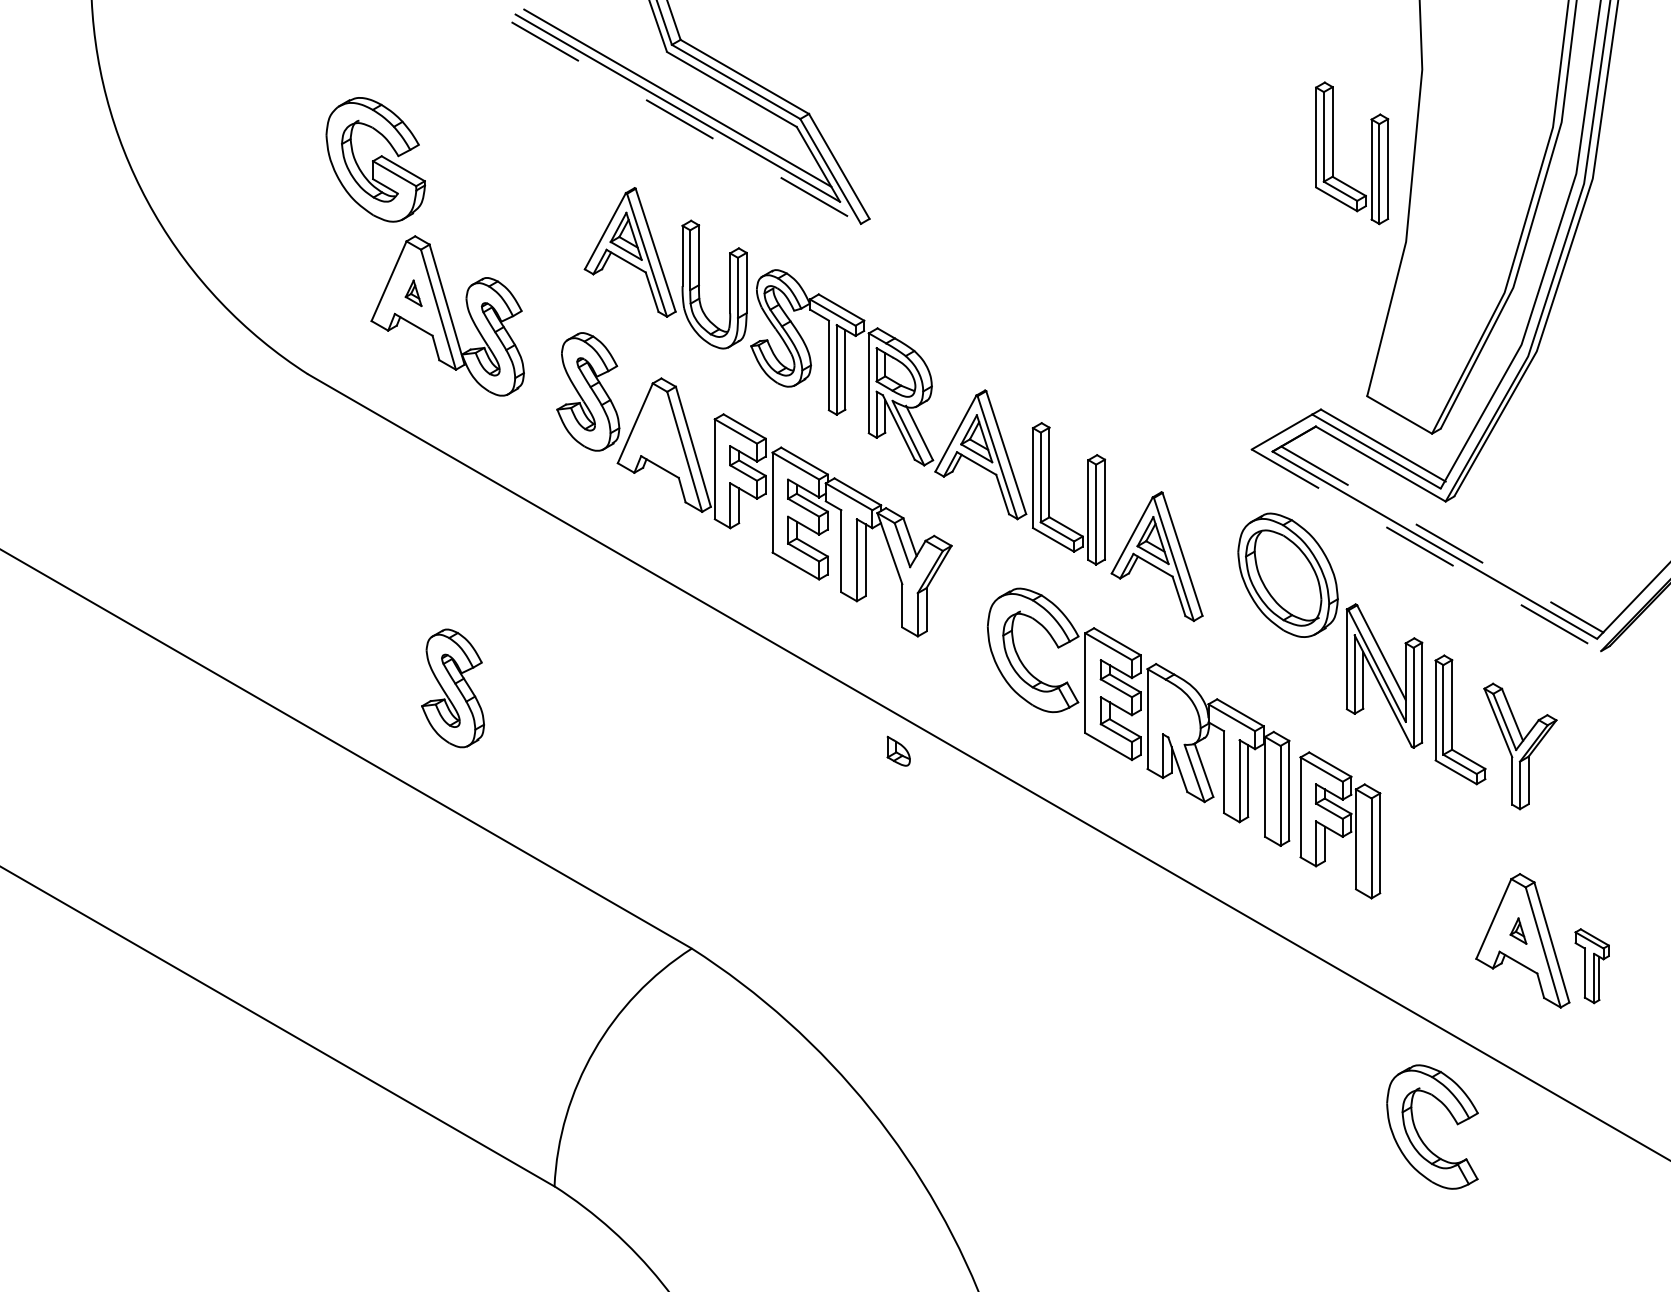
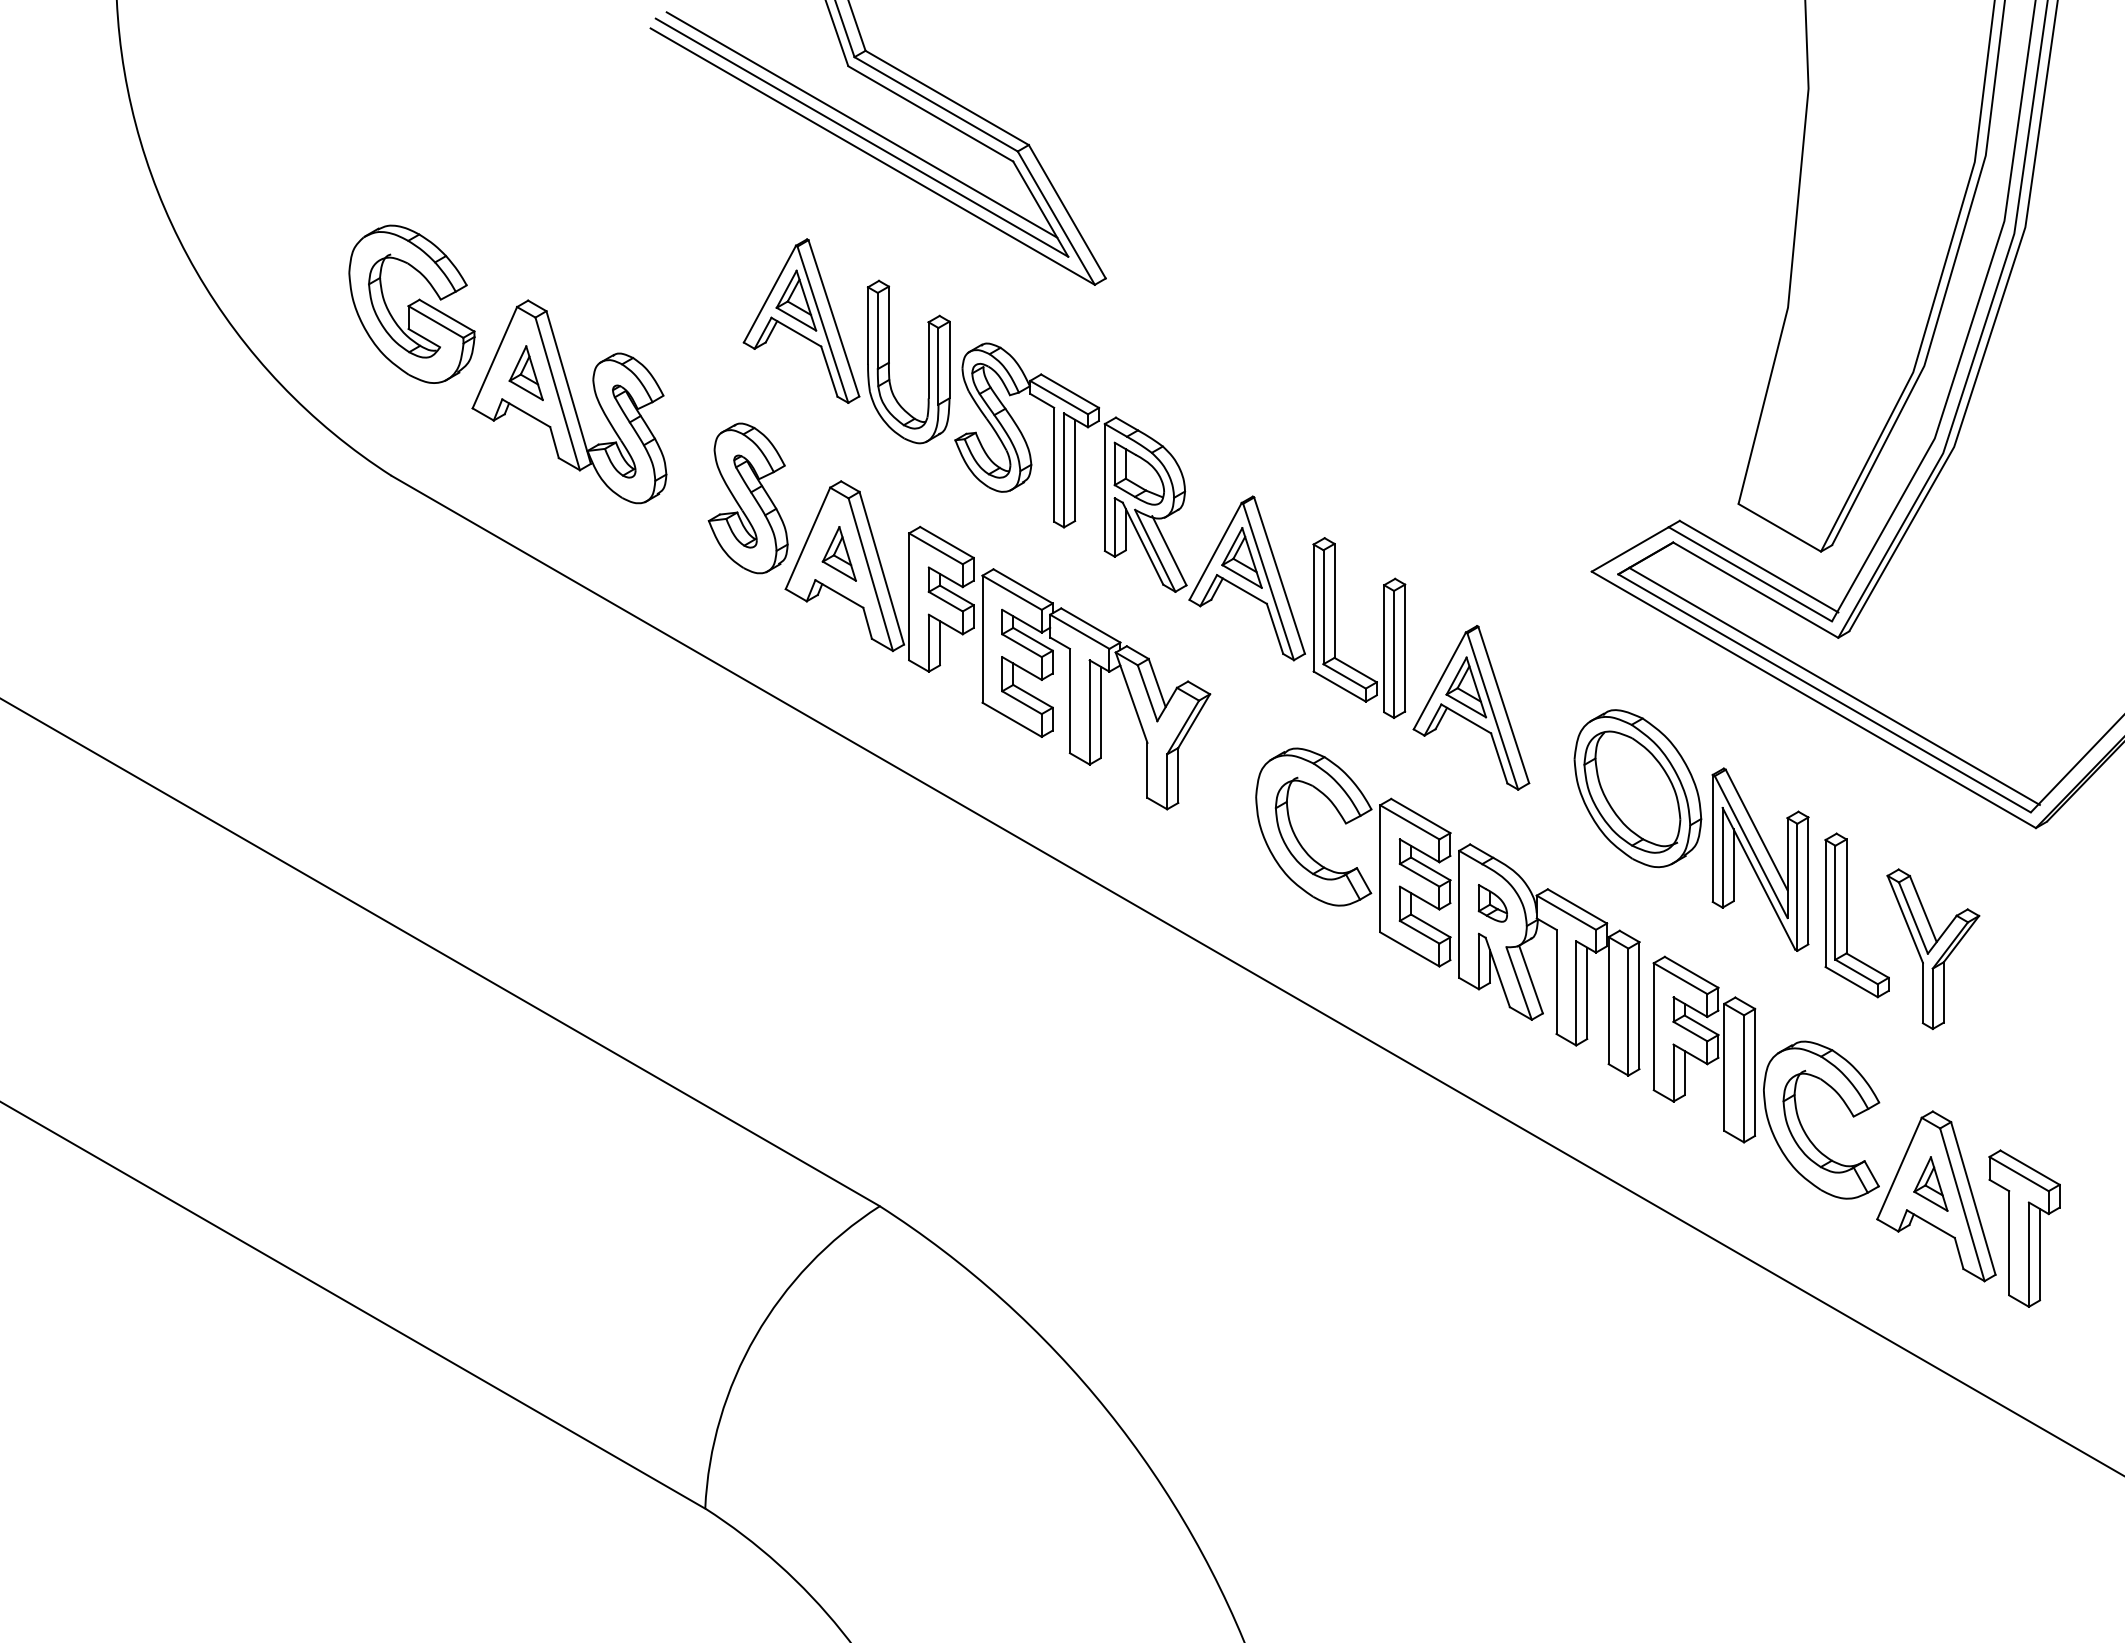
line: (686, 122) -> (873, 156), dashed -> solid
part: (1333, 152) -> (1695, 194), removed
part: (375, 159) -> (411, 303), moved
part: (413, 292) -> (525, 372), size x1.67
part: (659, 435) -> (838, 553), added
line: (1443, 539) -> (1835, 686), dashed -> solid
line: (1426, 550) -> (1814, 700), dashed -> solid
part: (1287, 575) -> (1637, 788), moved
part: (452, 688) -> (575, 875), removed
part: (898, 751) -> (1492, 903), moved
part: (1518, 930) -> (1930, 1183), size x1.67
part: (1592, 966) -> (2024, 1228), size x1.67
part: (1418, 1132) -> (1803, 1127), moved

